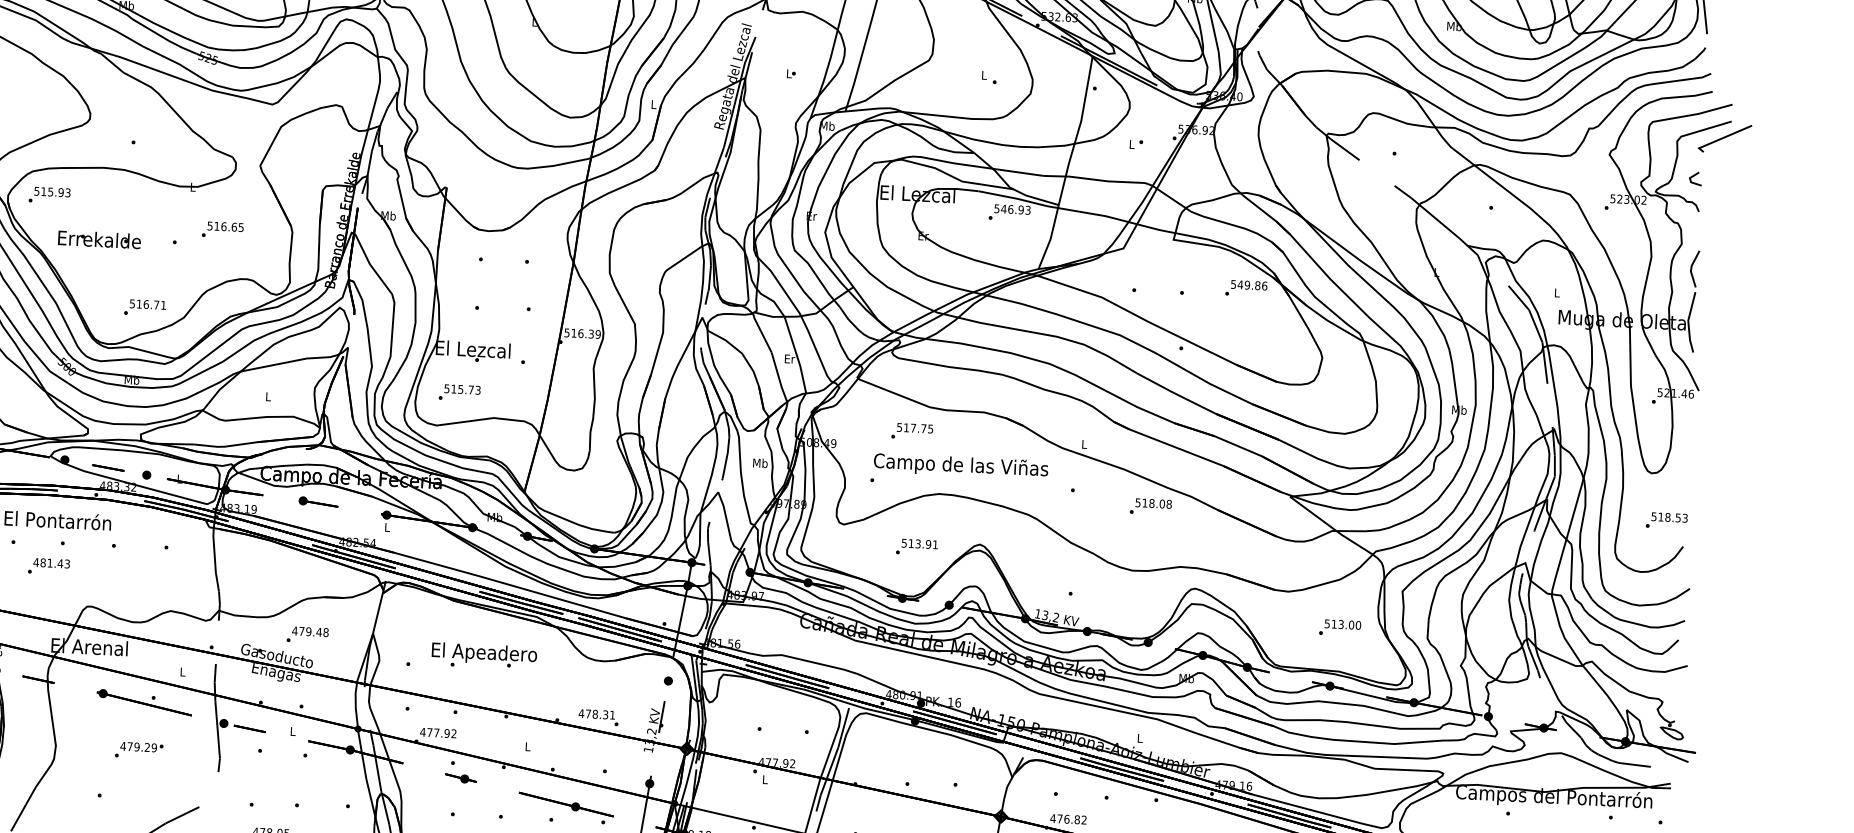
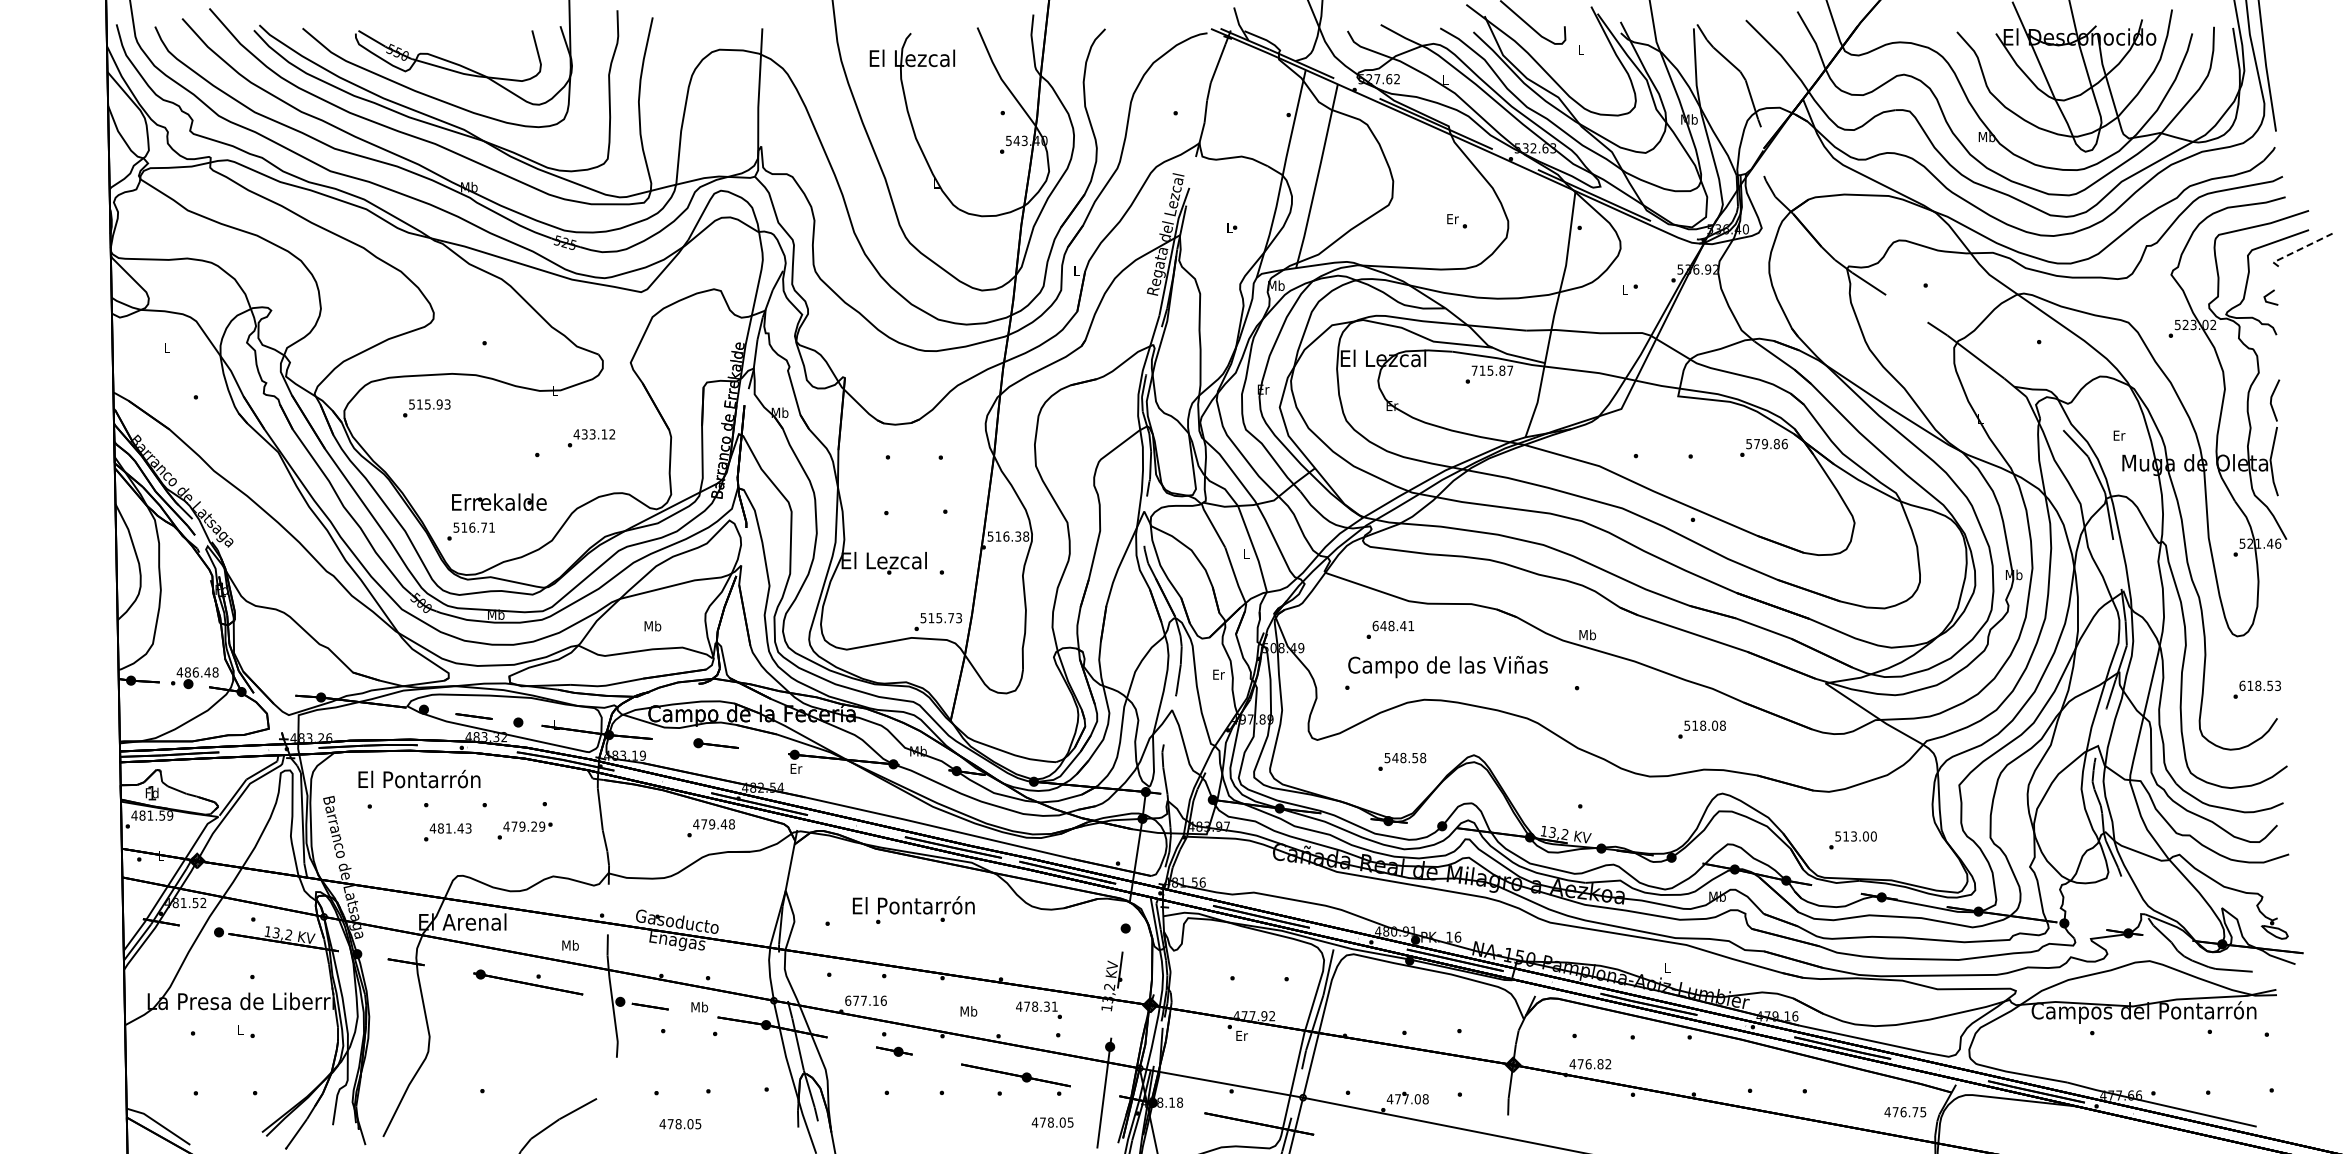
text: (984, 75) -> (1452, 219), L -> Er
line: (1722, 138) -> (2299, 249), solid -> dashed
text: (49, 195) -> (426, 408), moved
text: (1012, 209) -> (1492, 370), 546.93 -> 715.87
text: (225, 226) -> (594, 434), 516.65 -> 433.12
text: (99, 239) -> (499, 501), moved
text: (1239, 285) -> (1756, 444), 549.86 -> 579.86
text: (1557, 292) -> (2119, 435), L -> Er
text: (144, 307) -> (470, 531), moved
text: (598, 334) -> (1026, 536), 516.39 -> 516.38
text: (789, 358) -> (1246, 553), Er -> L
text: (459, 392) -> (937, 621), moved
text: (268, 396) -> (652, 625), L -> Mb
text: (915, 427) -> (1393, 625), 517.75 -> 648.41
text: (1084, 443) -> (1587, 634), L -> Mb
text: (760, 463) -> (1218, 674), Mb -> Er
text: (1150, 506) -> (1701, 729), moved
text: (1654, 516) -> (2242, 685), 518.53 -> 618.53
text: (387, 527) -> (796, 768), L -> Er
text: (923, 543) -> (1409, 757), 513.91 -> 548.58
text: (48, 566) -> (447, 832), moved
text: (1339, 628) -> (1852, 840), moved
text: (307, 635) -> (710, 828), moved
text: (483, 653) -> (913, 907), El Apeadero -> El Pontarrón
text: (182, 672) -> (570, 945), L -> Mb
text: (598, 716) -> (1038, 1009), moved
text: (292, 730) -> (699, 1006), L -> Mb
text: (438, 732) -> (865, 1000), 477.92 -> 677.16
text: (527, 746) -> (968, 1011), L -> Mb
text: (138, 750) -> (524, 830), moved
text: (764, 779) -> (1241, 1035), L -> Er

